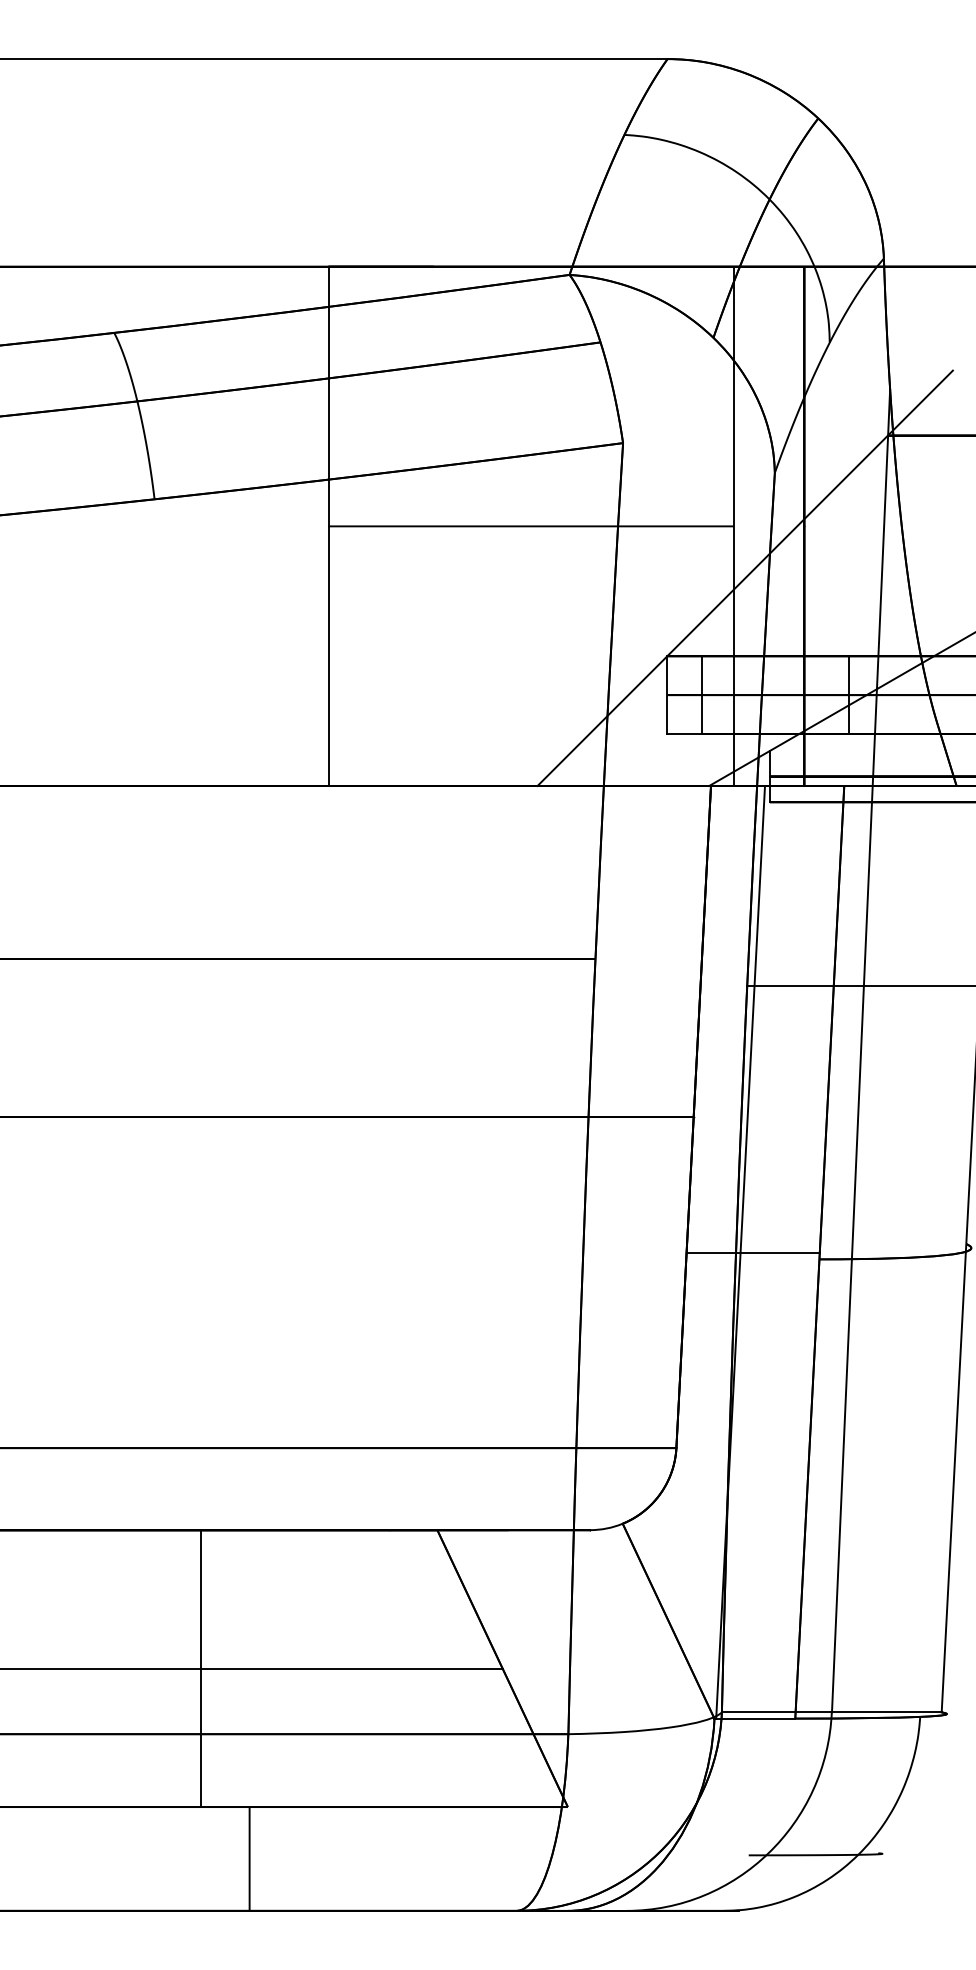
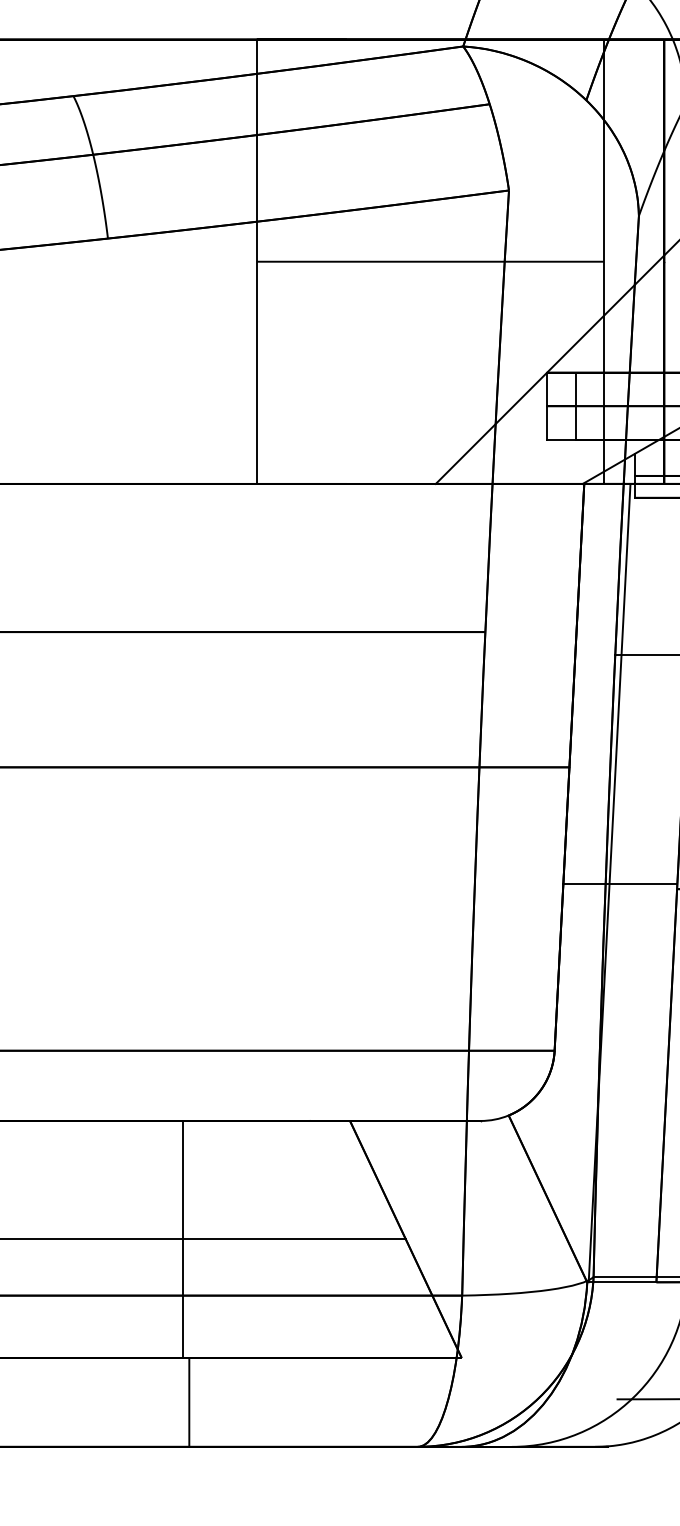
line: (200, 1668) -> (183, 1239), moved

